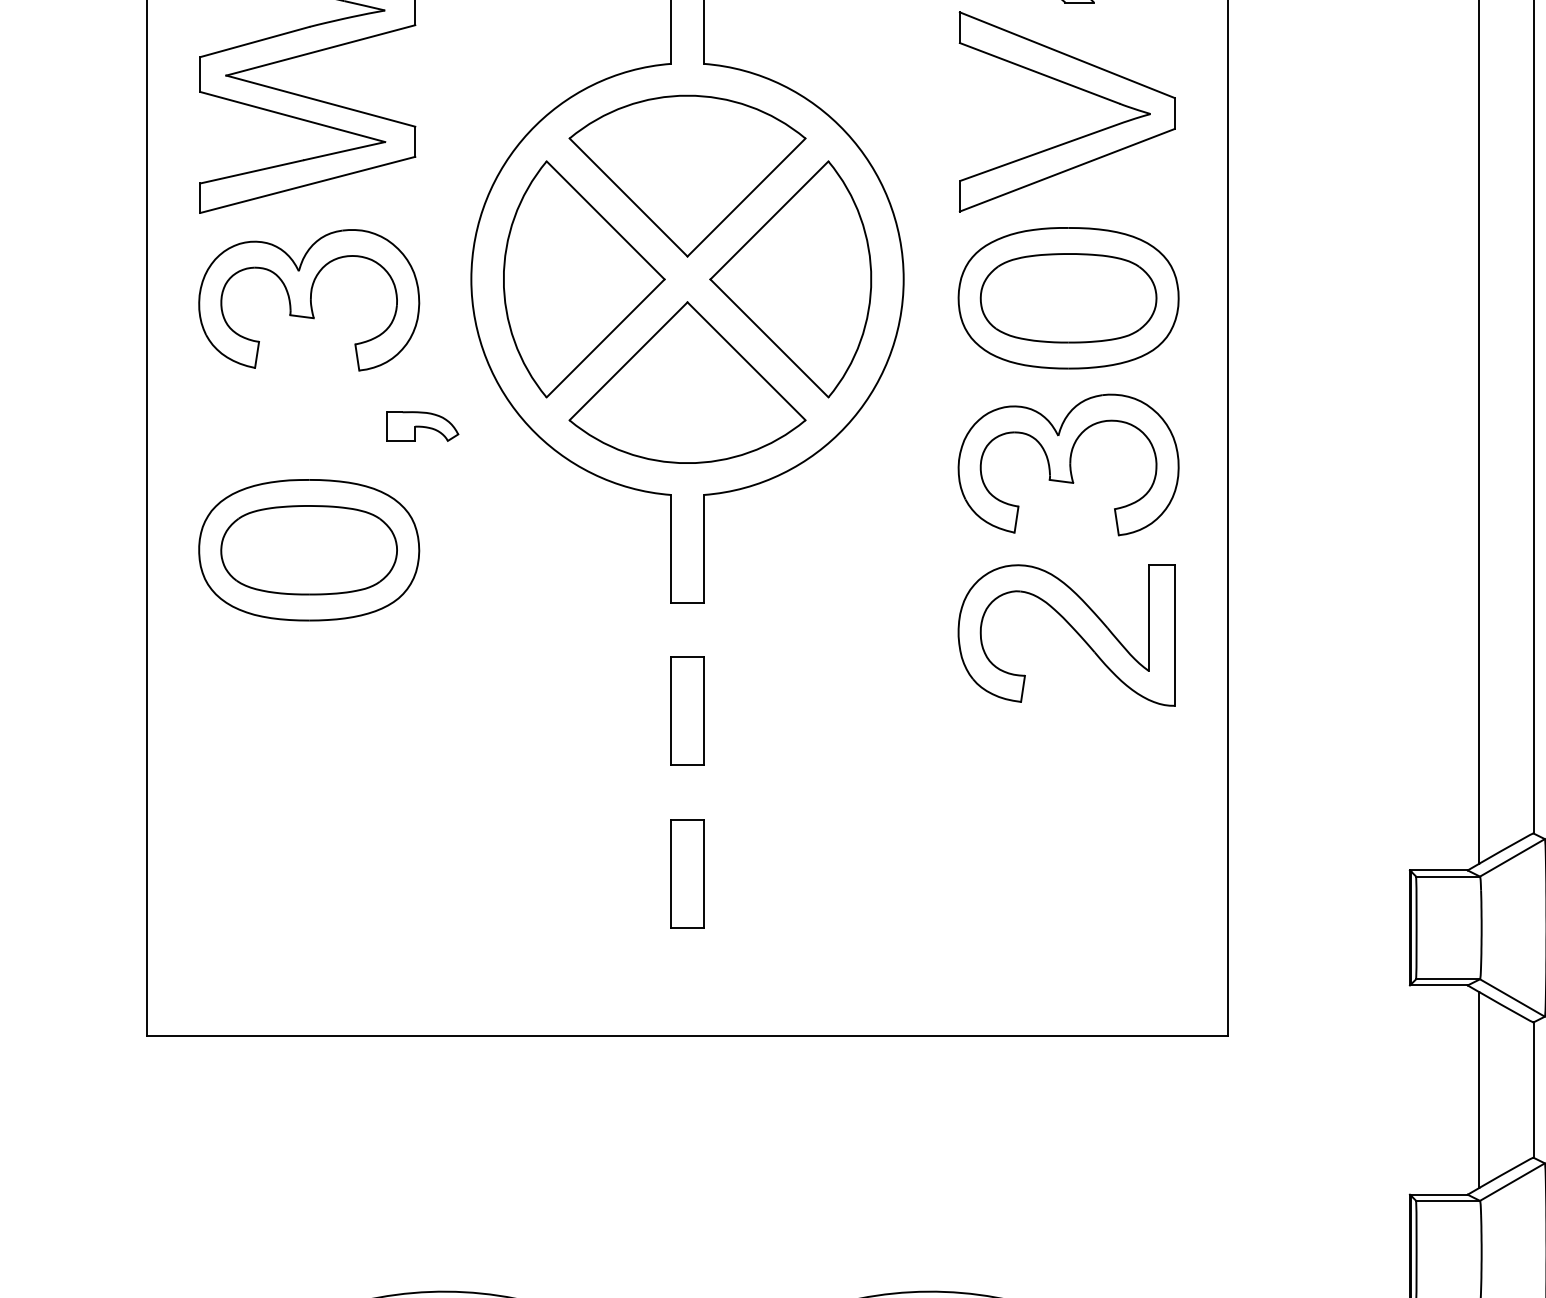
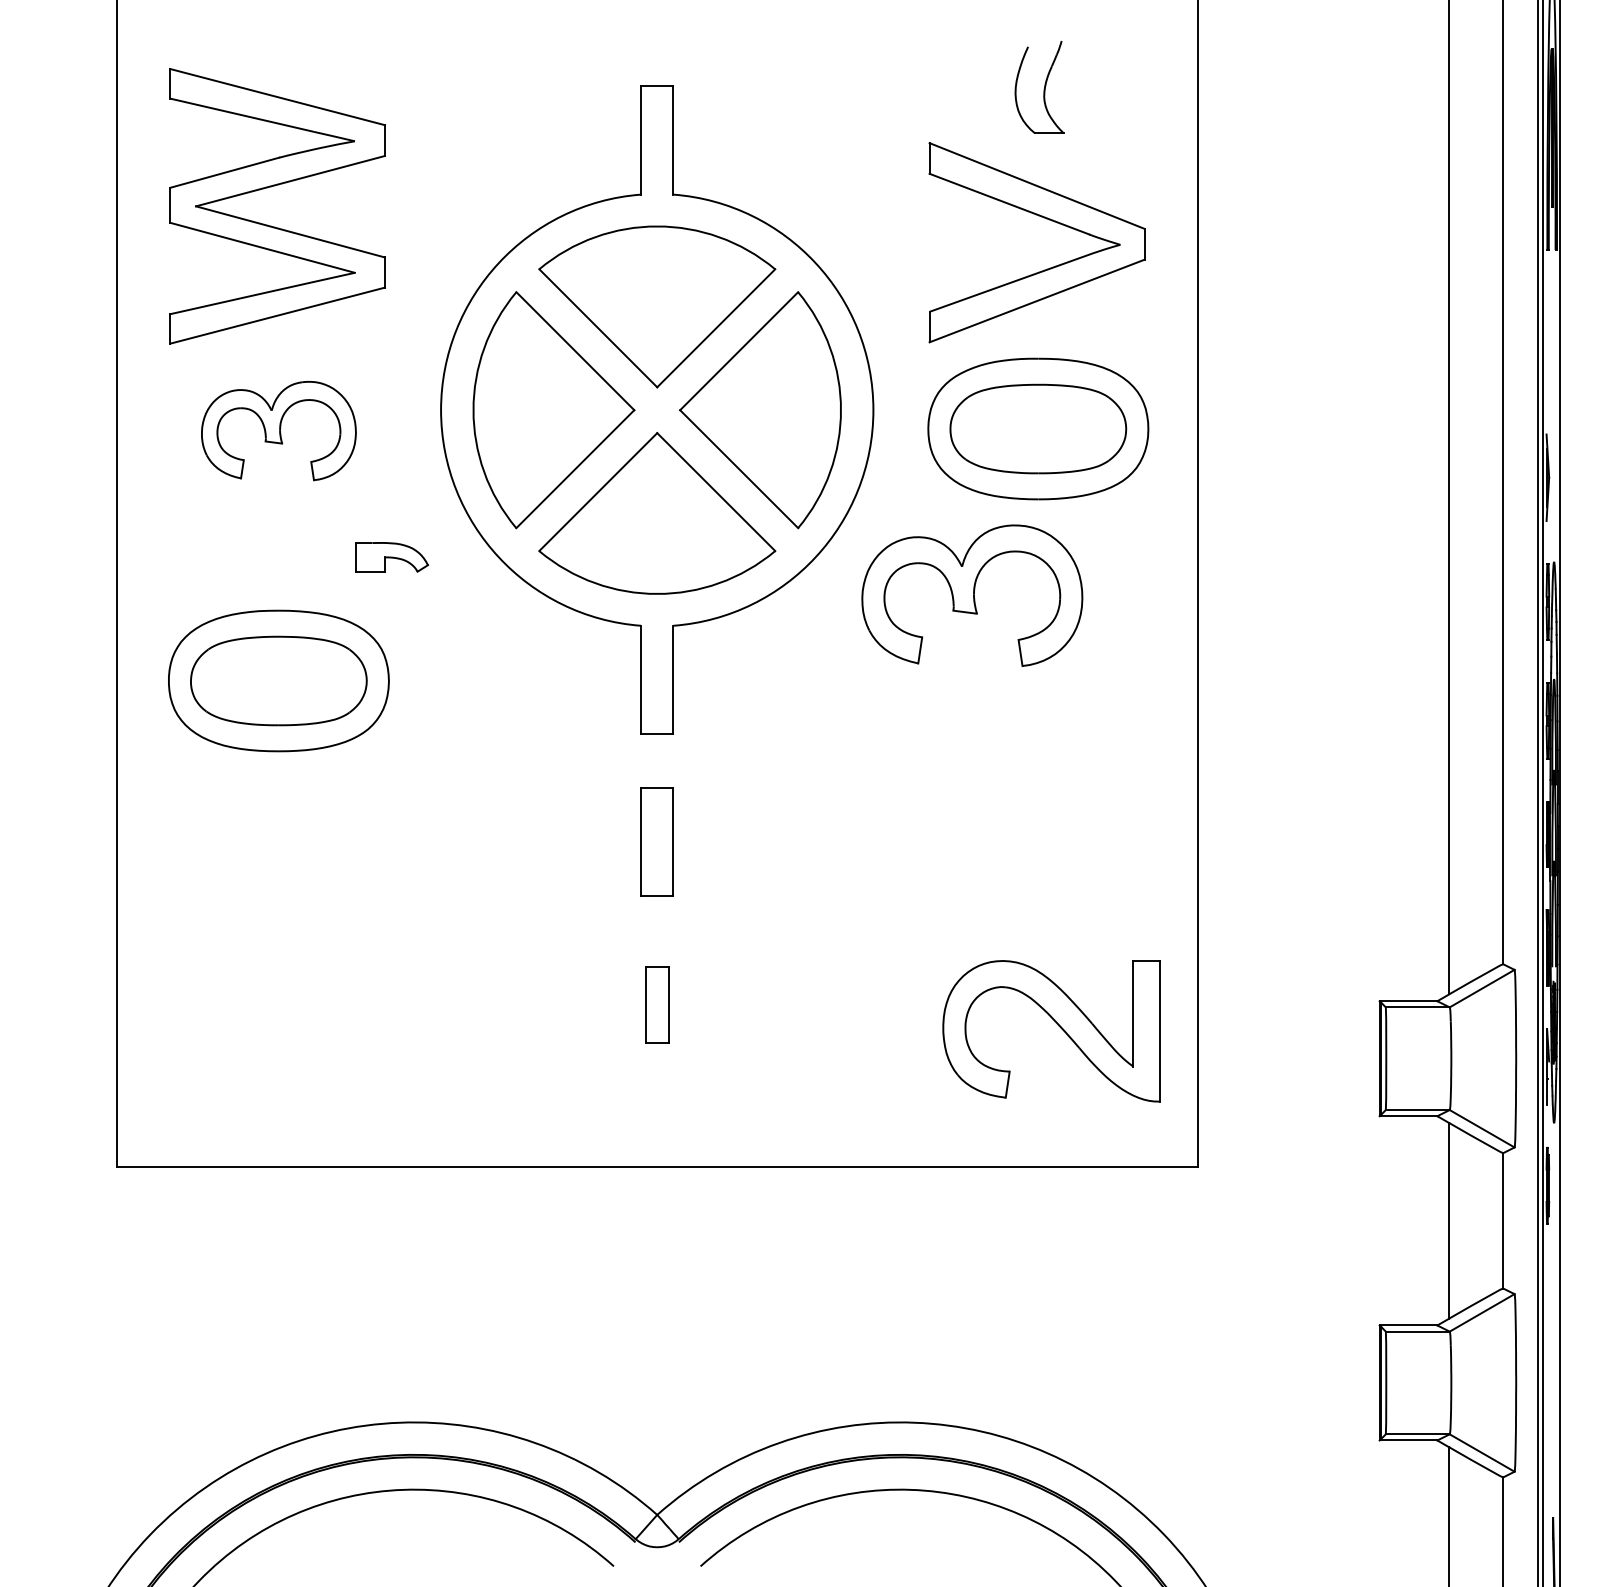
part: (308, 299) -> (278, 430), size x0.7
part: (1068, 464) -> (972, 595), moved
part: (1072, 629) -> (1057, 1025), moved
part: (686, 873) -> (656, 1004), size x0.7

